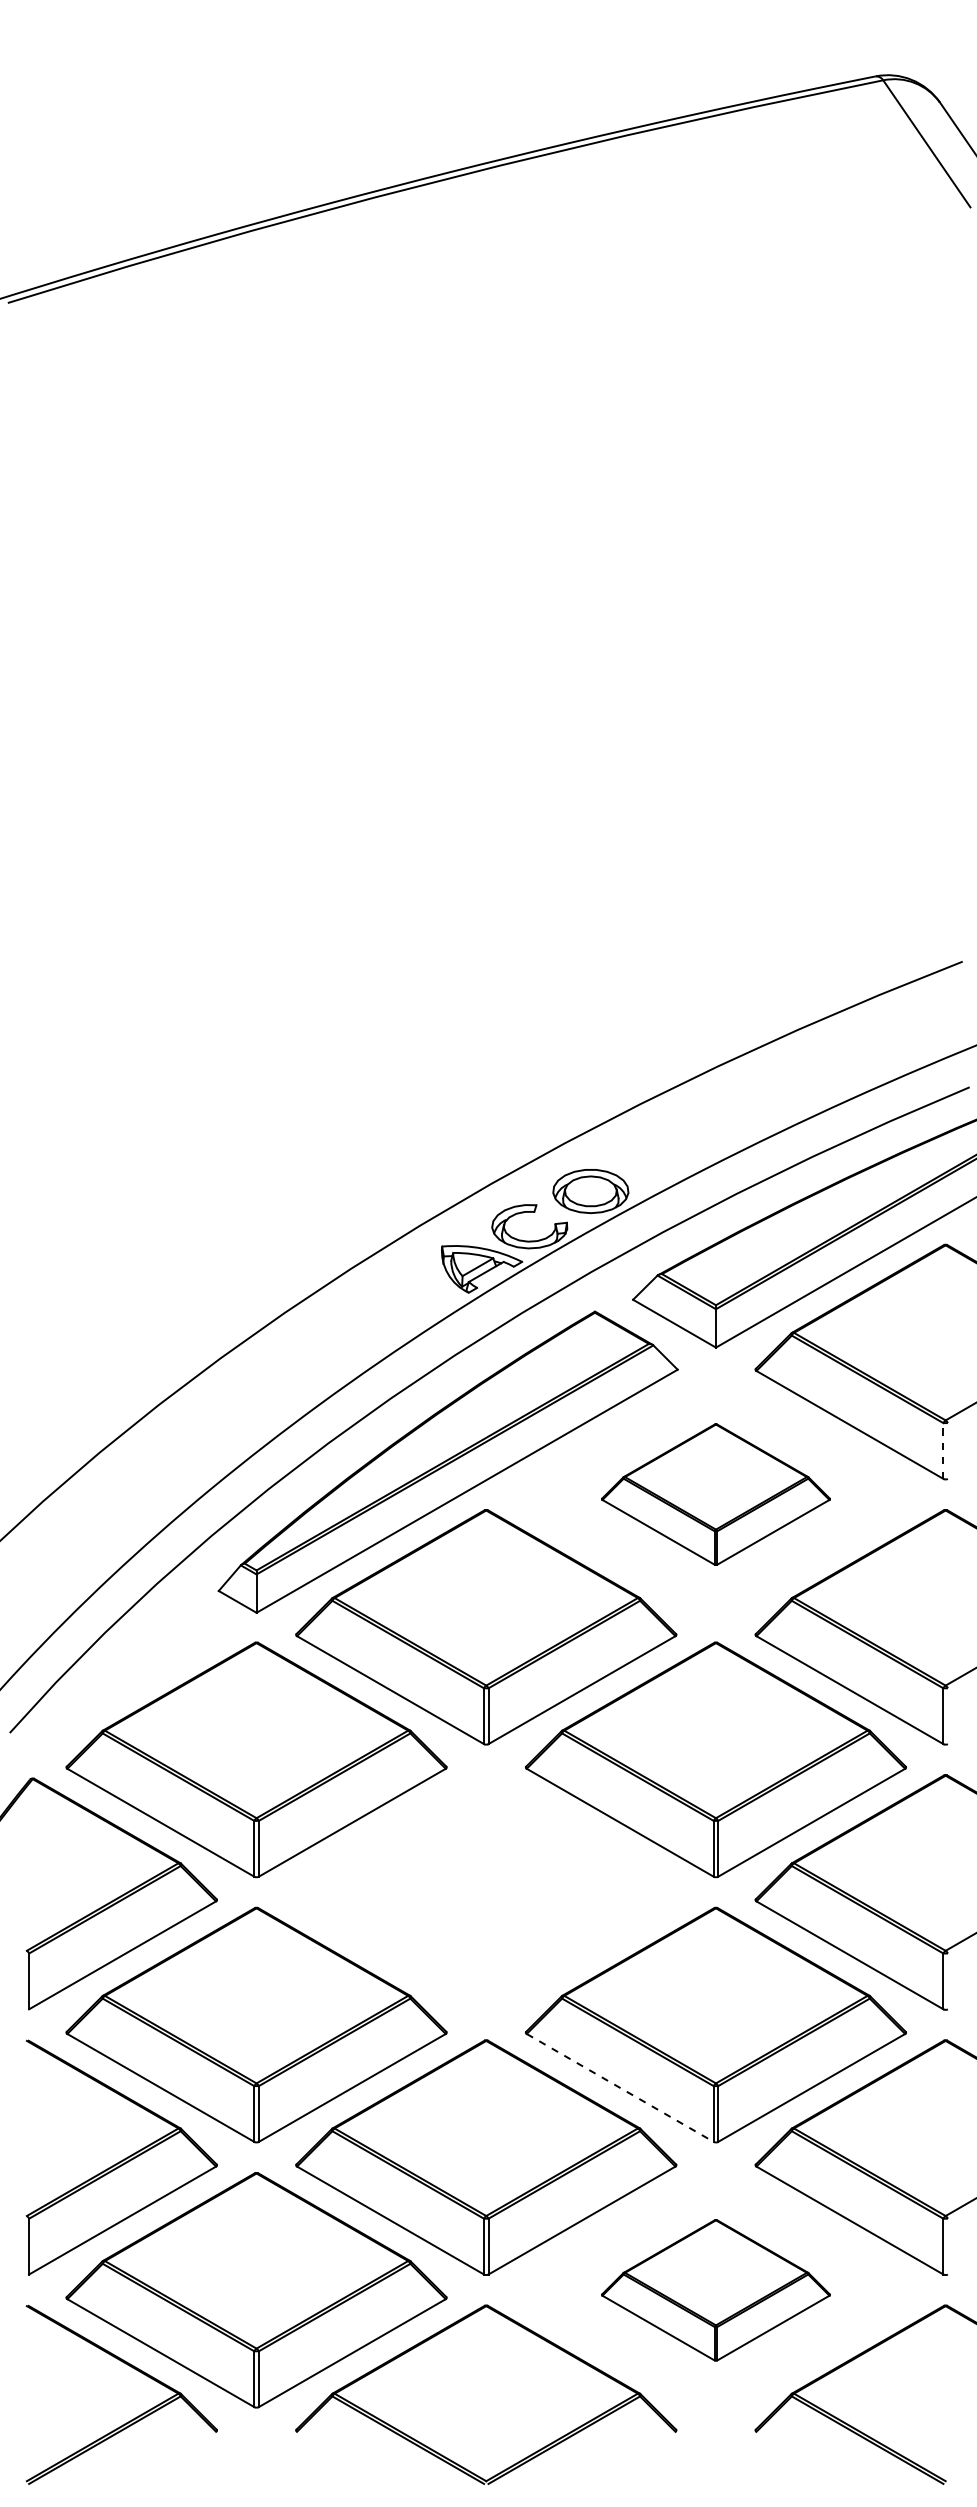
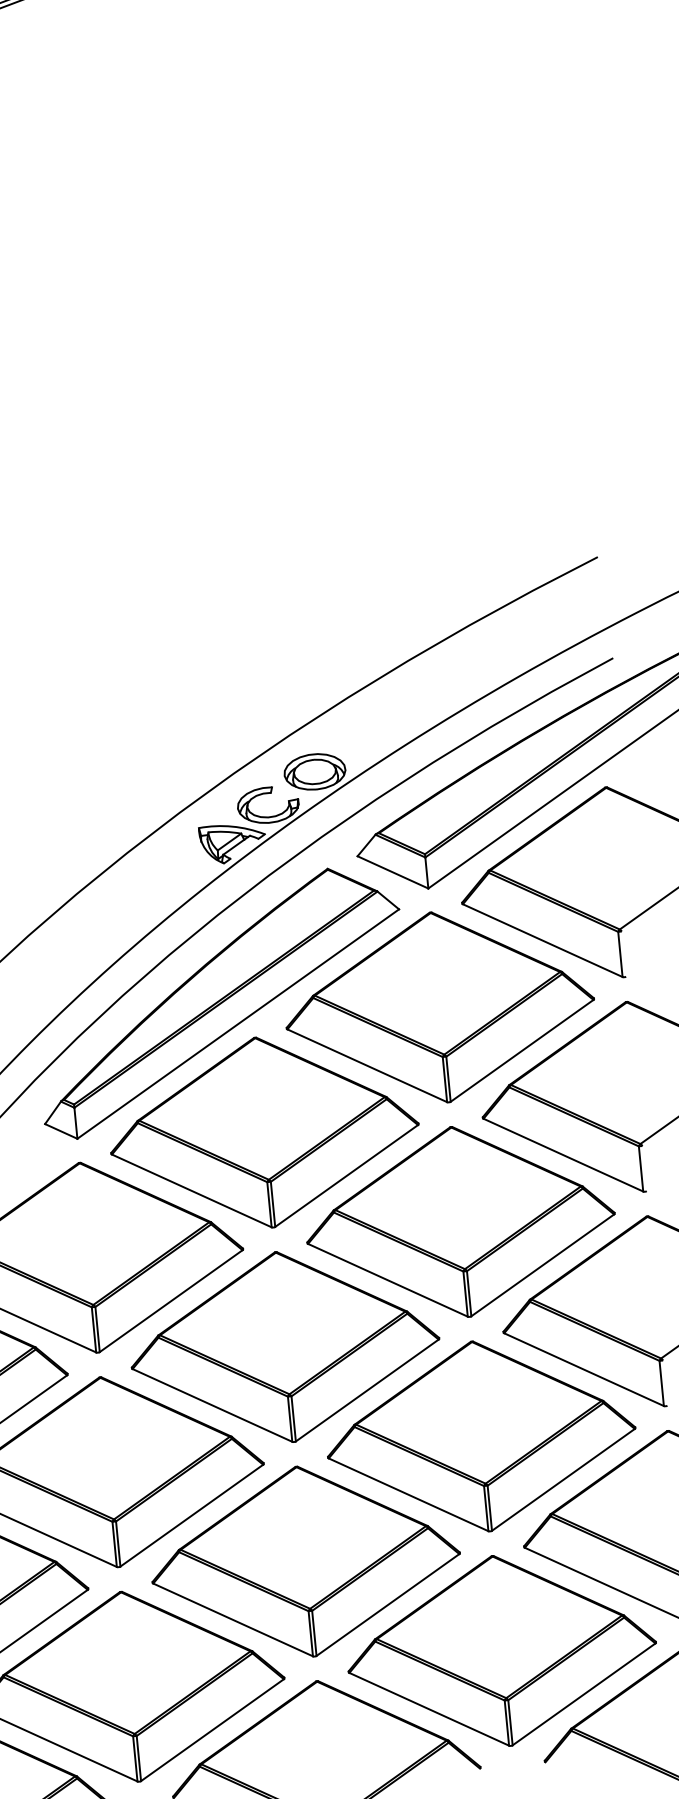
line: (943, 1451) -> (620, 954), dashed -> solid
part: (715, 1494) -> (439, 1007), size x1.67
part: (486, 1892) -> (285, 1347), added
line: (620, 2087) -> (408, 1494), dashed -> solid
part: (715, 2290) -> (501, 1651), size x1.67

